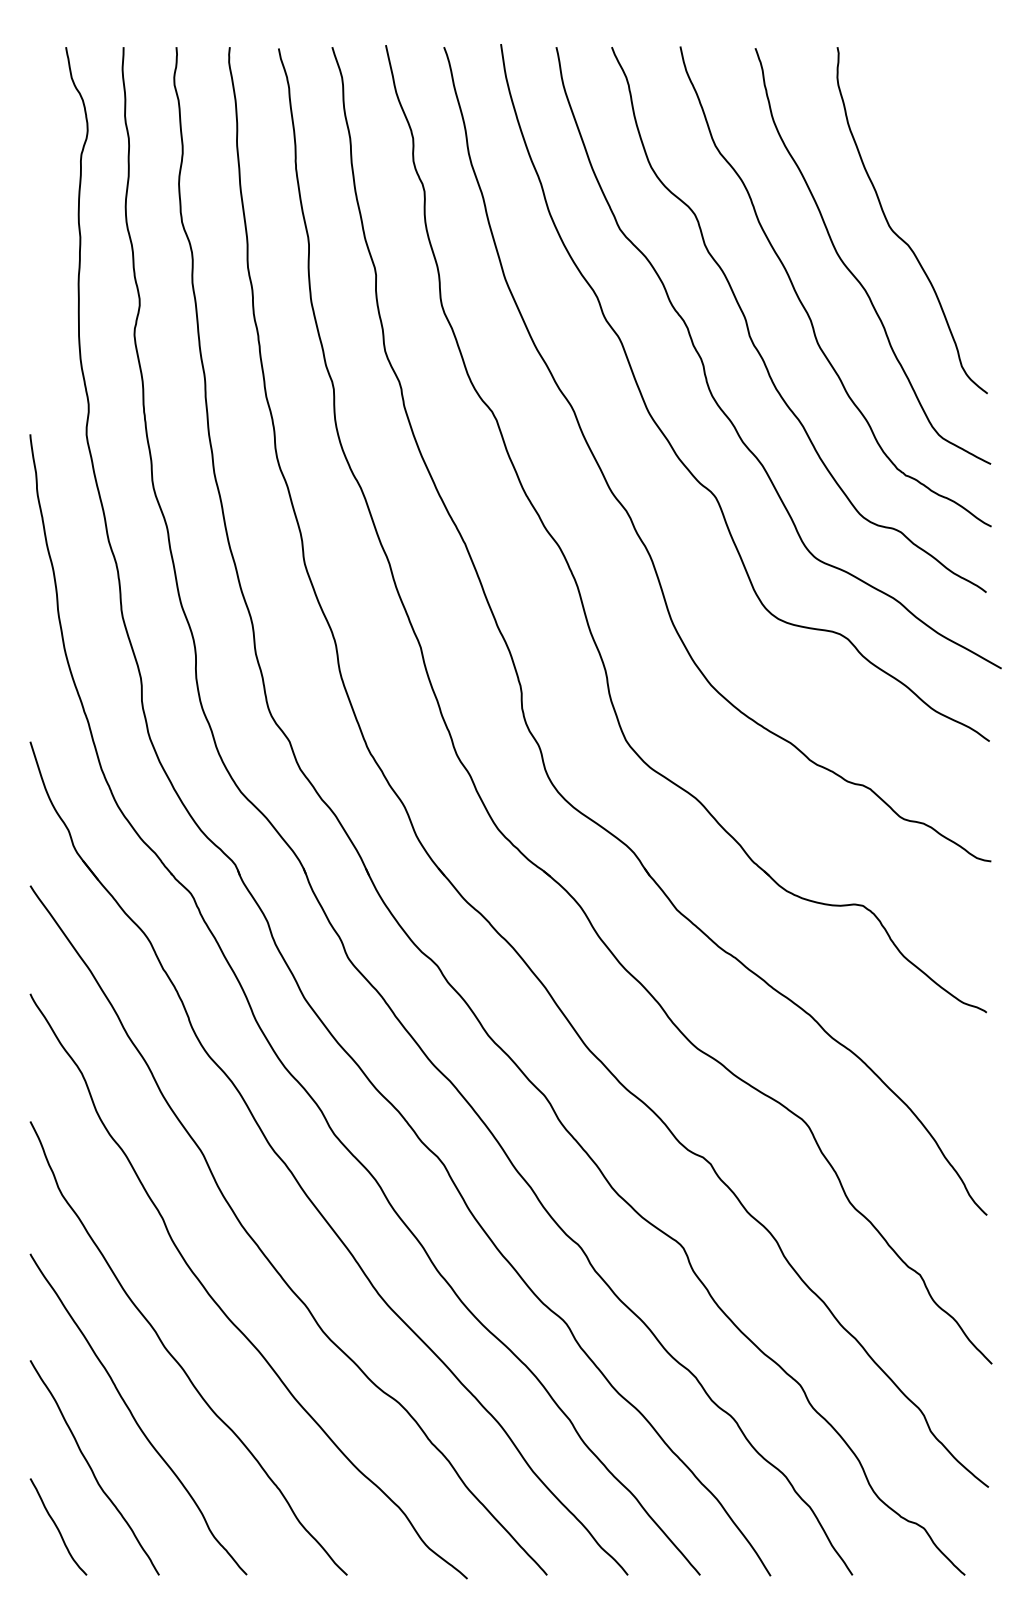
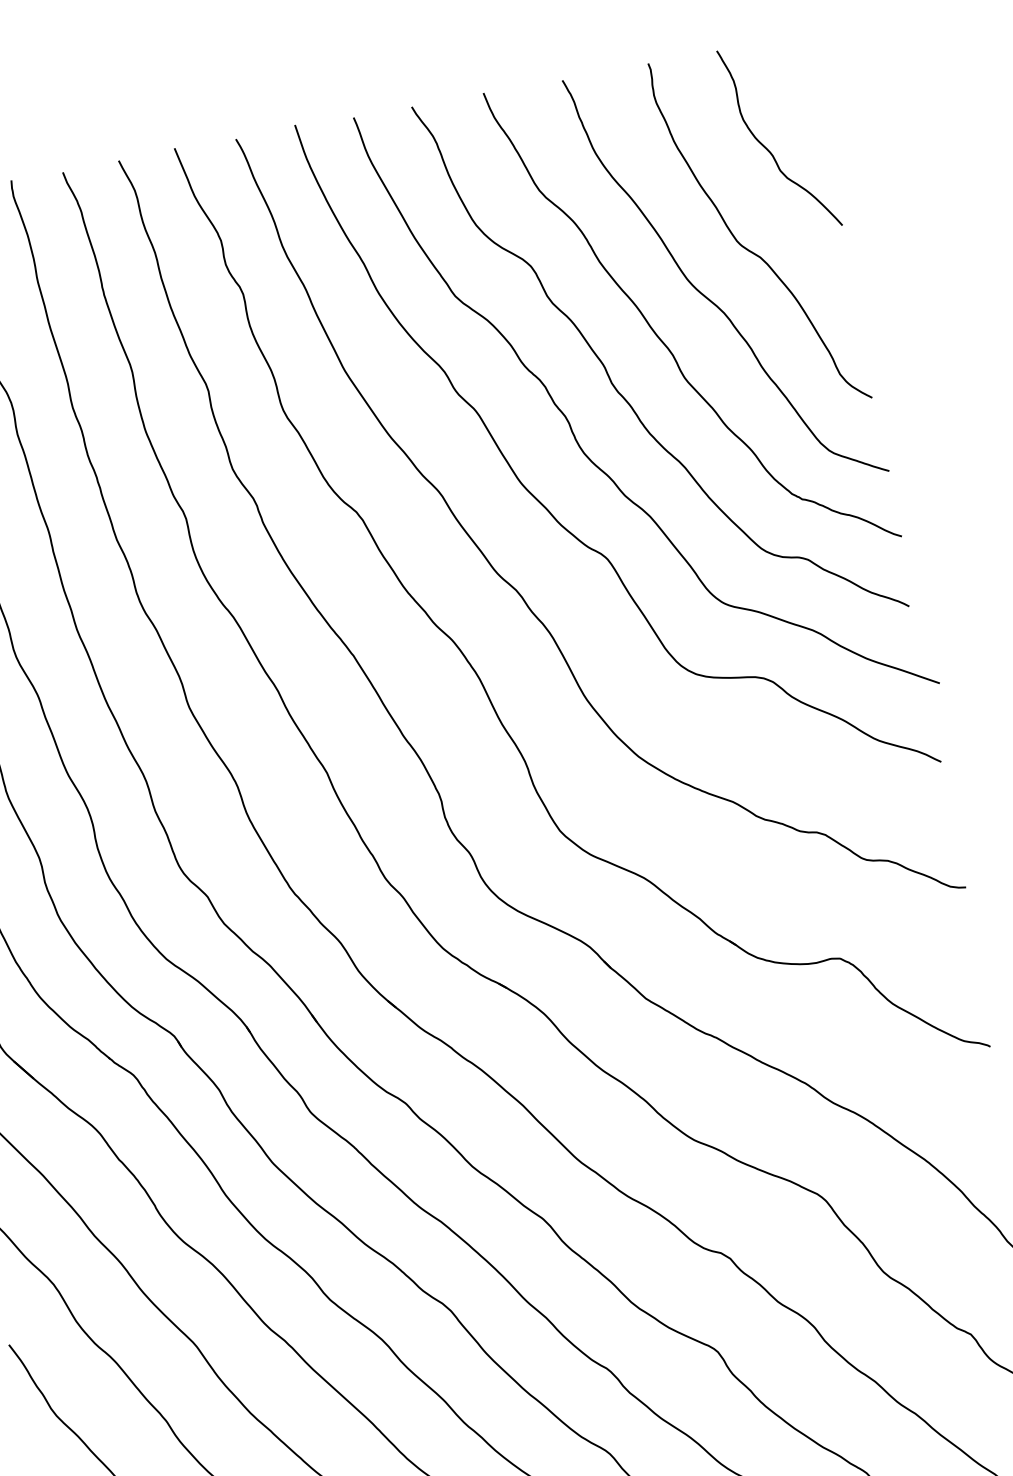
curve: (933, 145) -> (767, 148), added

